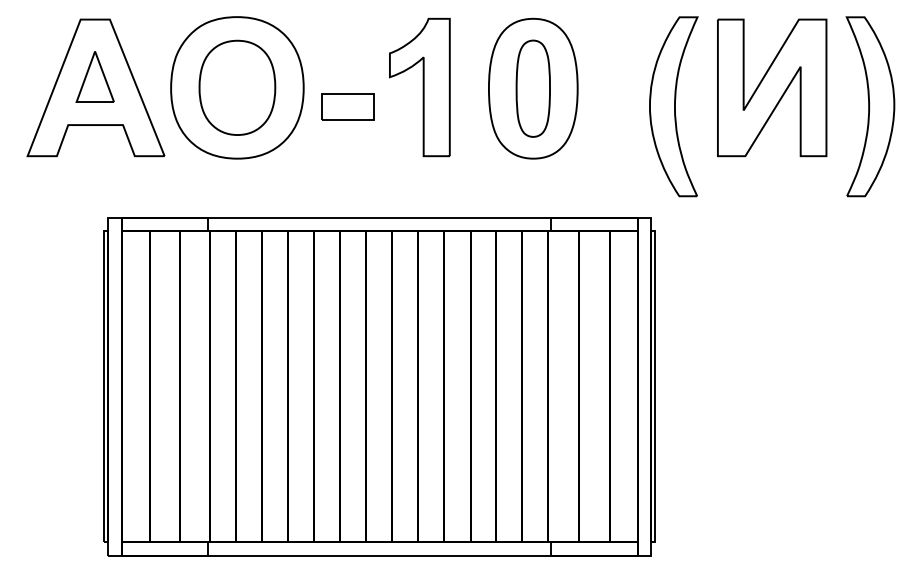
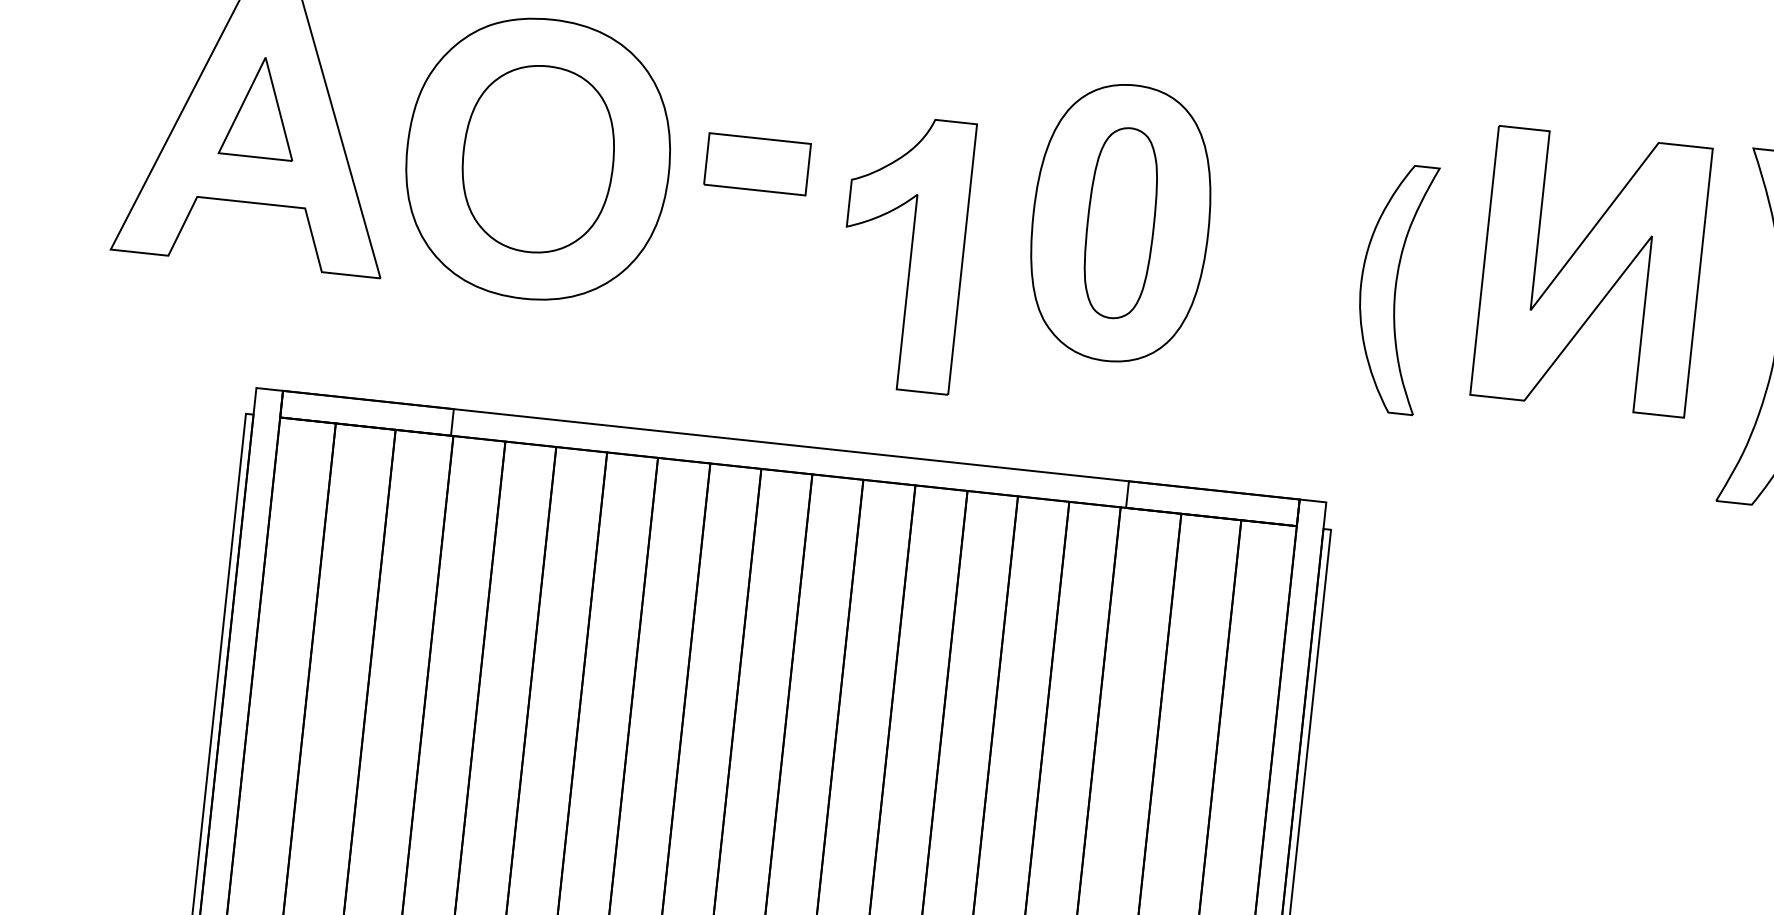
part: (419, 87) -> (902, 253), moved
part: (347, 106) -> (757, 163), moved
part: (673, 106) -> (1393, 287), size x0.7

